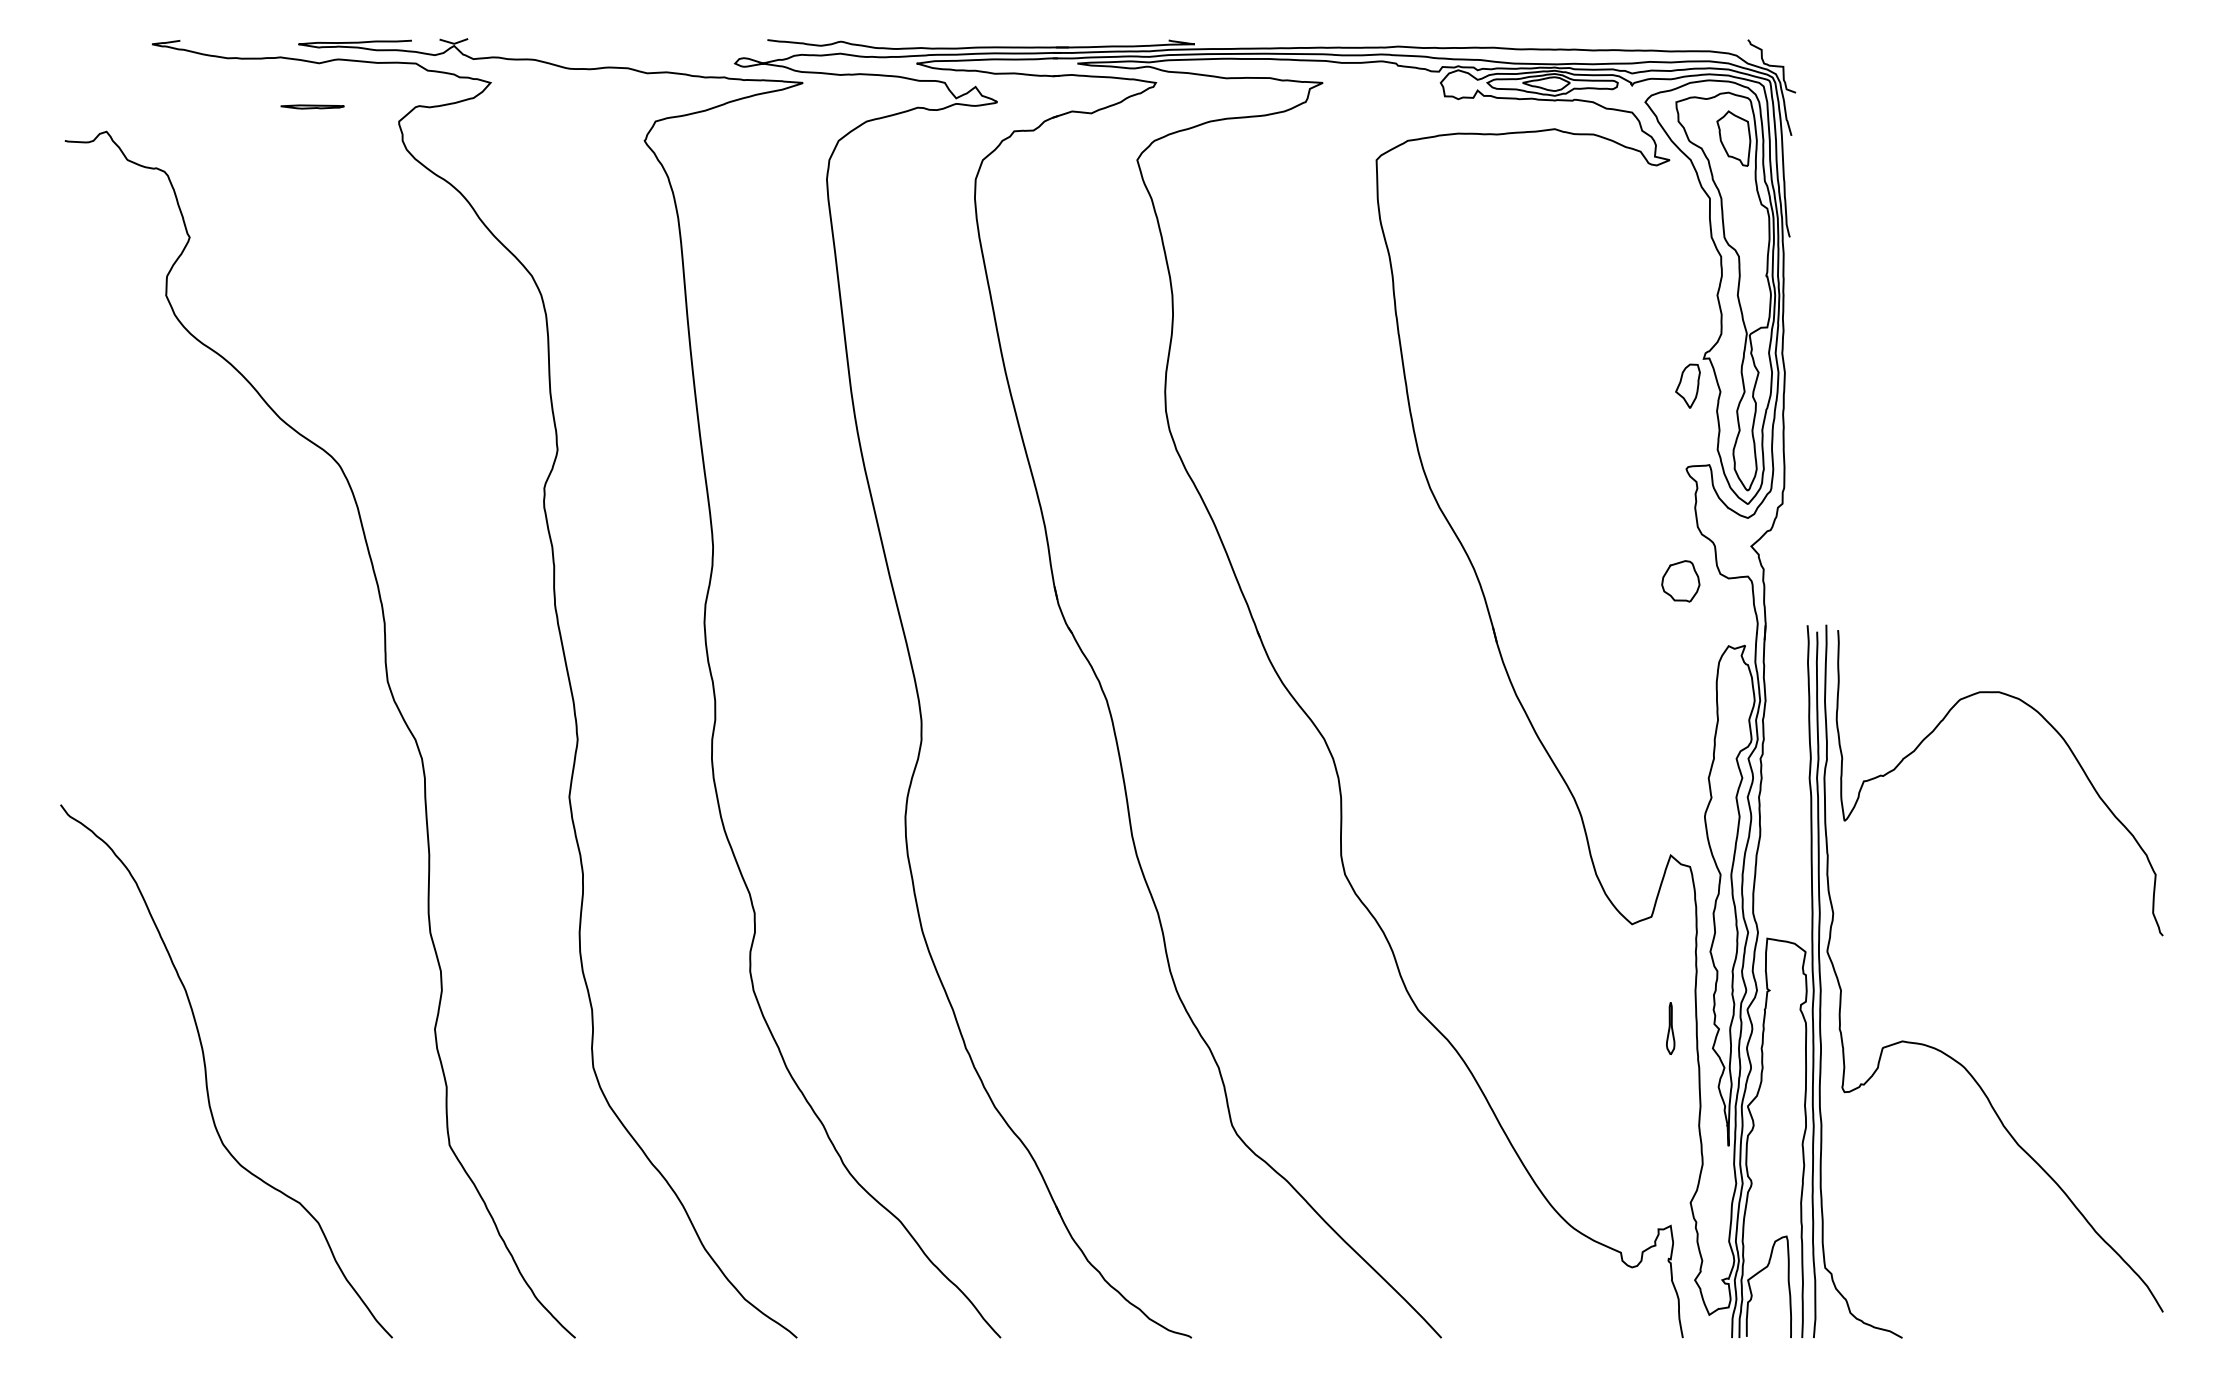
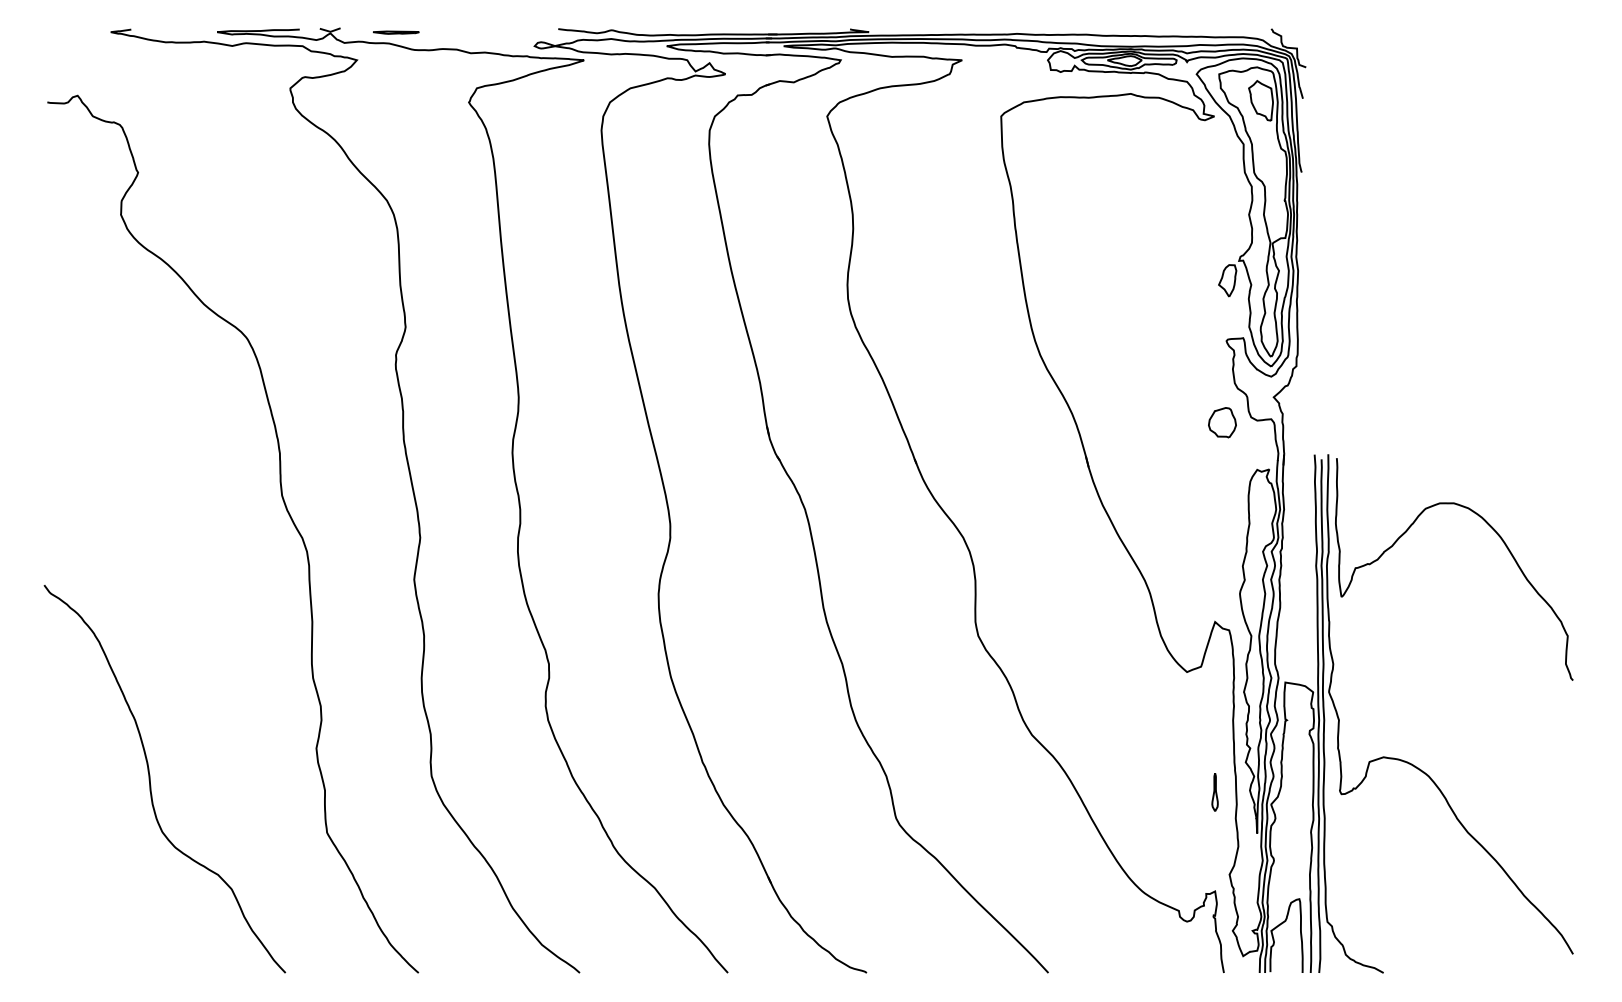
part: (312, 106) -> (396, 32), moved
part: (1670, 1028) -> (1214, 792), moved

